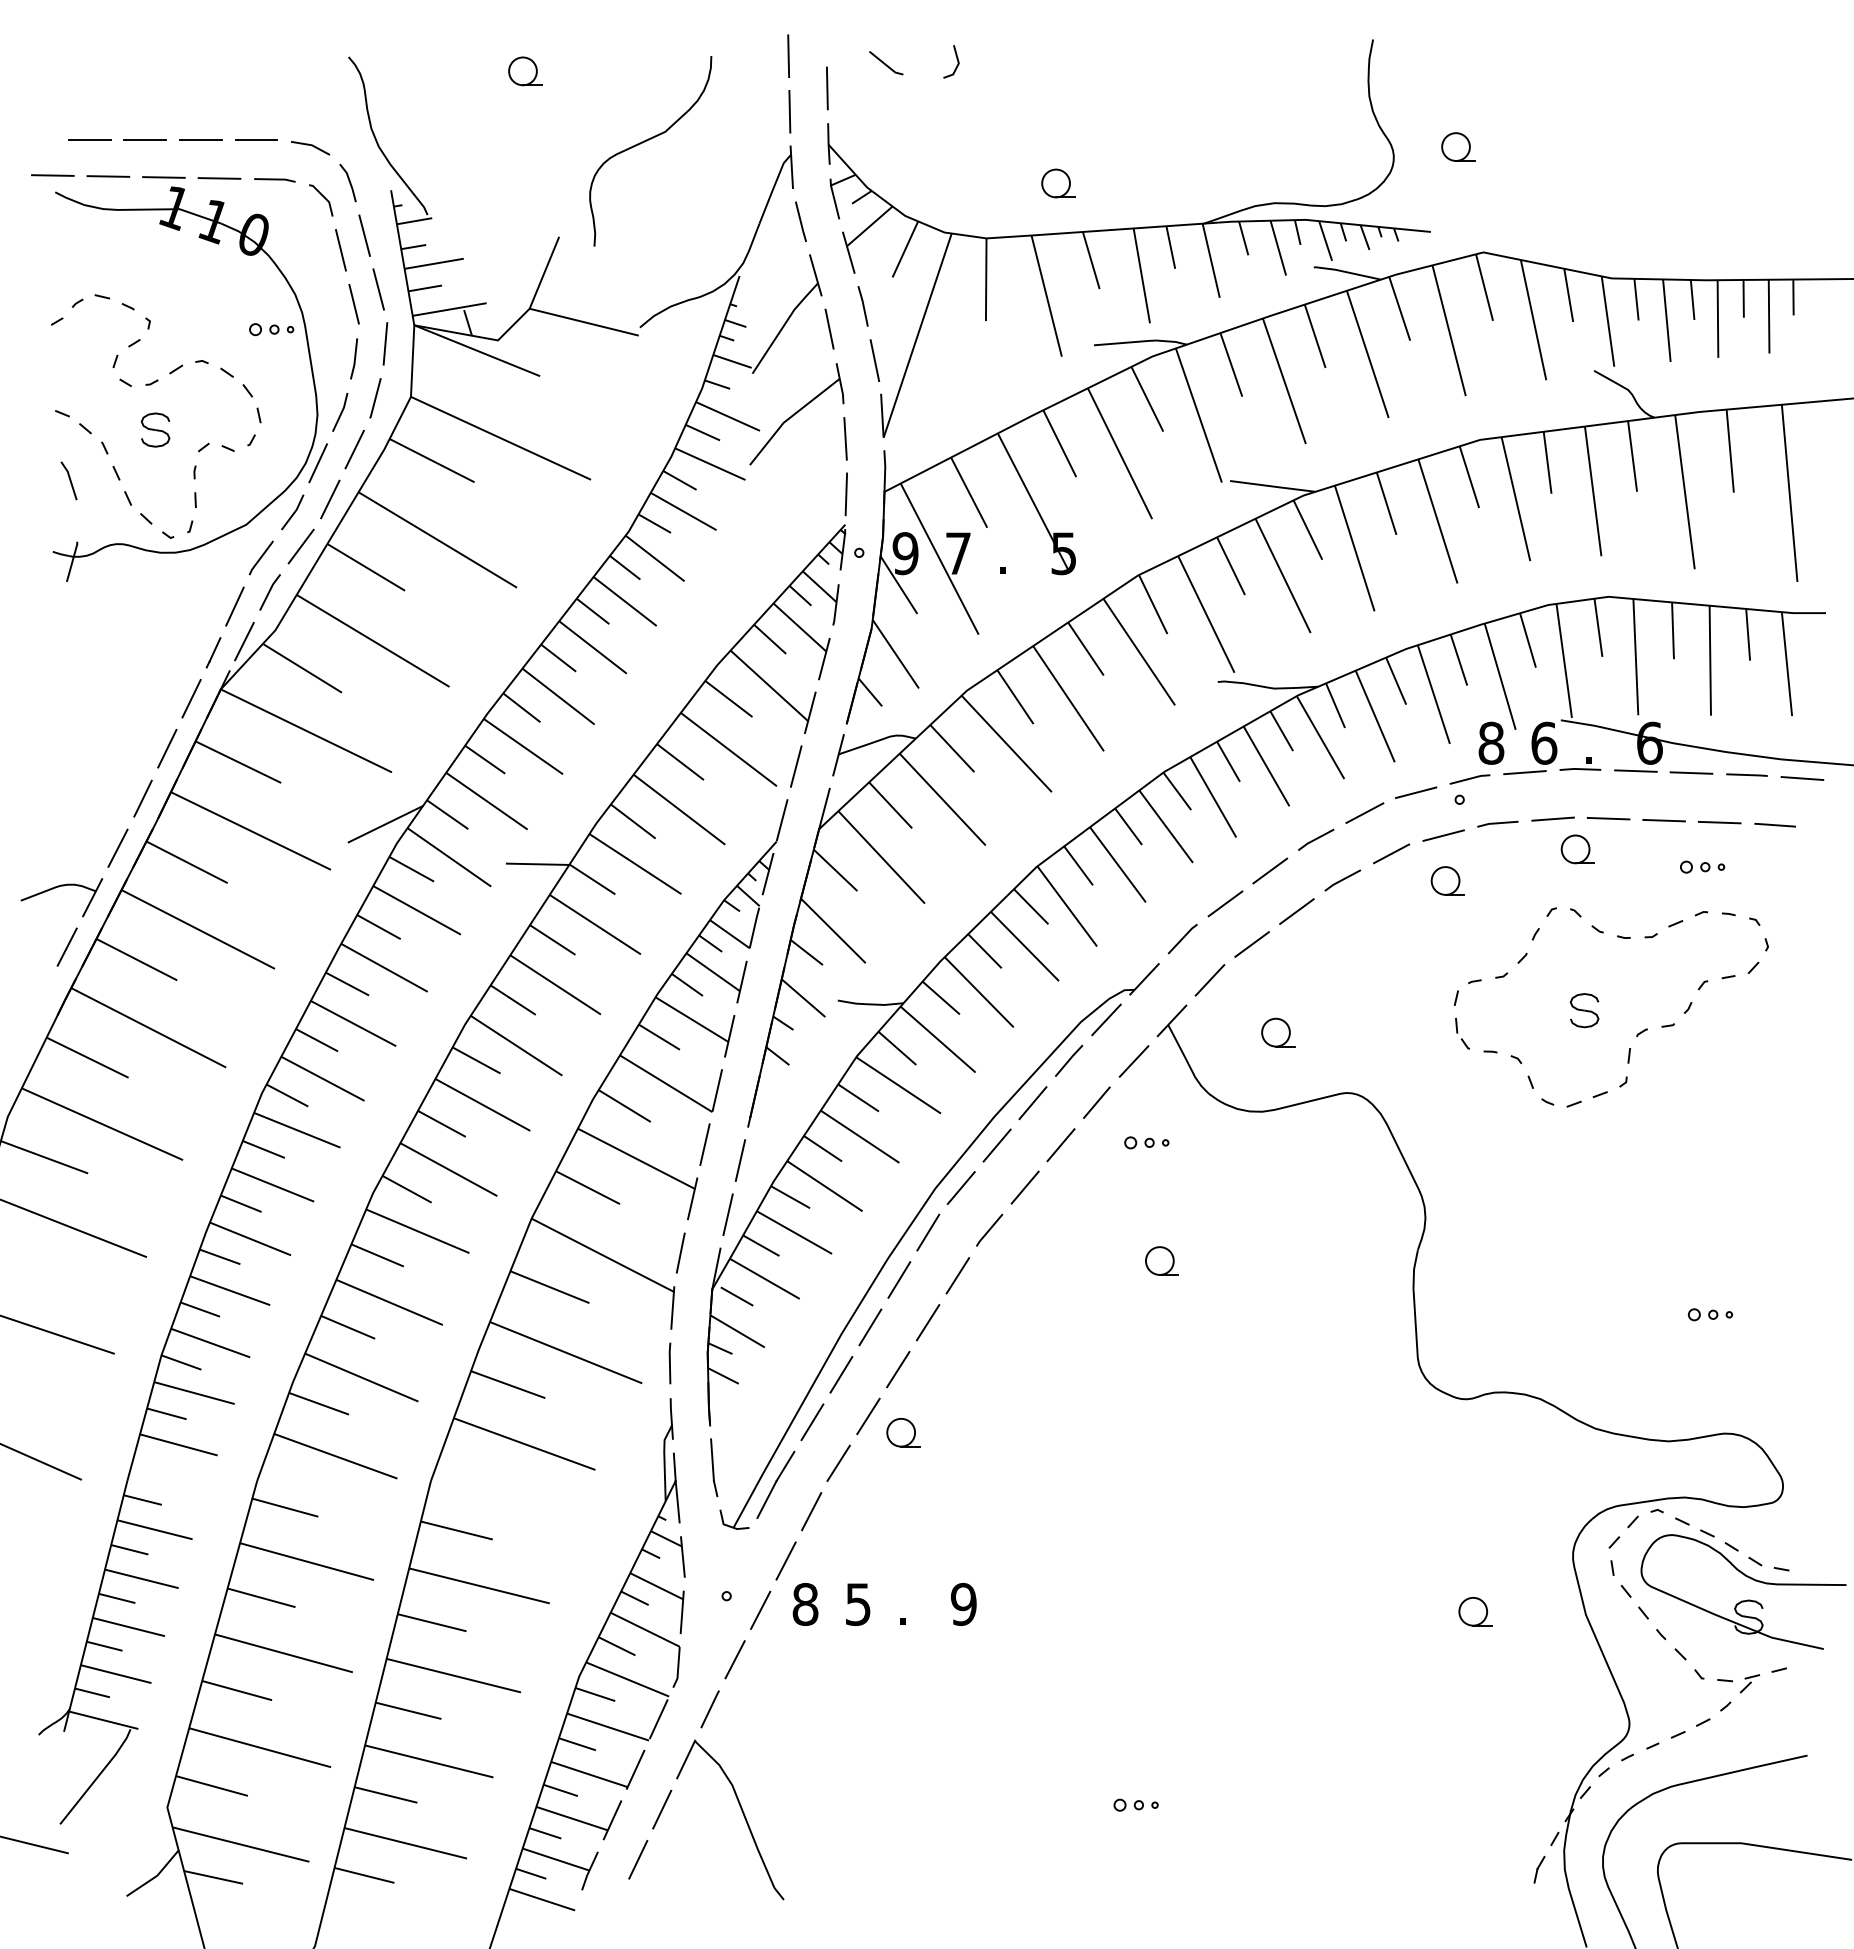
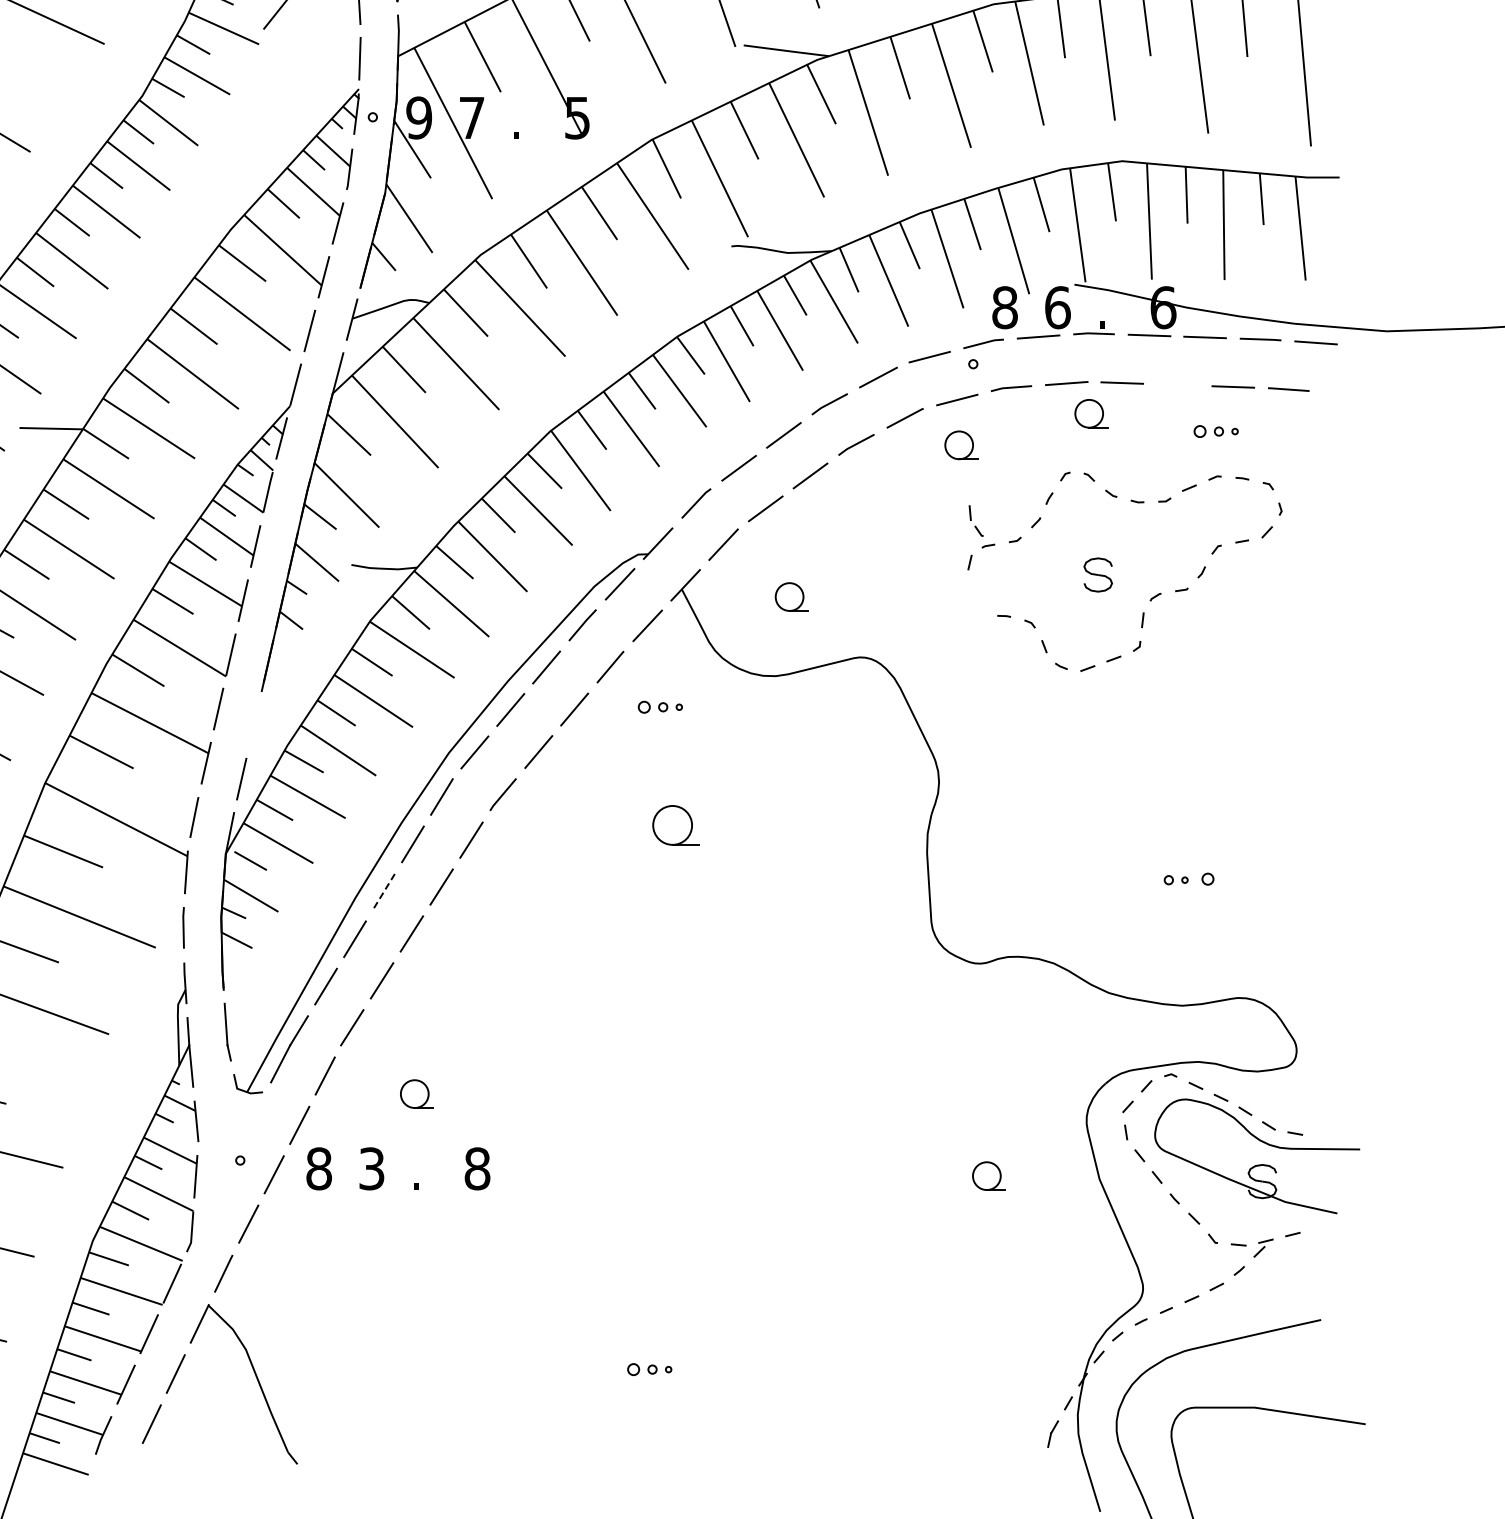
line: (1663, 820) -> (1177, 384), removed
part: (1462, 1033) -> (976, 520), moved
line: (740, 1160) -> (254, 724), removed
part: (1161, 1260) -> (675, 824), size x1.4
part: (1720, 1314) -> (1176, 879), moved
line: (870, 1327) -> (384, 891), solid -> dashed
part: (903, 1432) -> (417, 1093), moved
text: (858, 1603) -> (372, 1167), 5 -> 3
text: (963, 1604) -> (477, 1168), 9 -> 8

